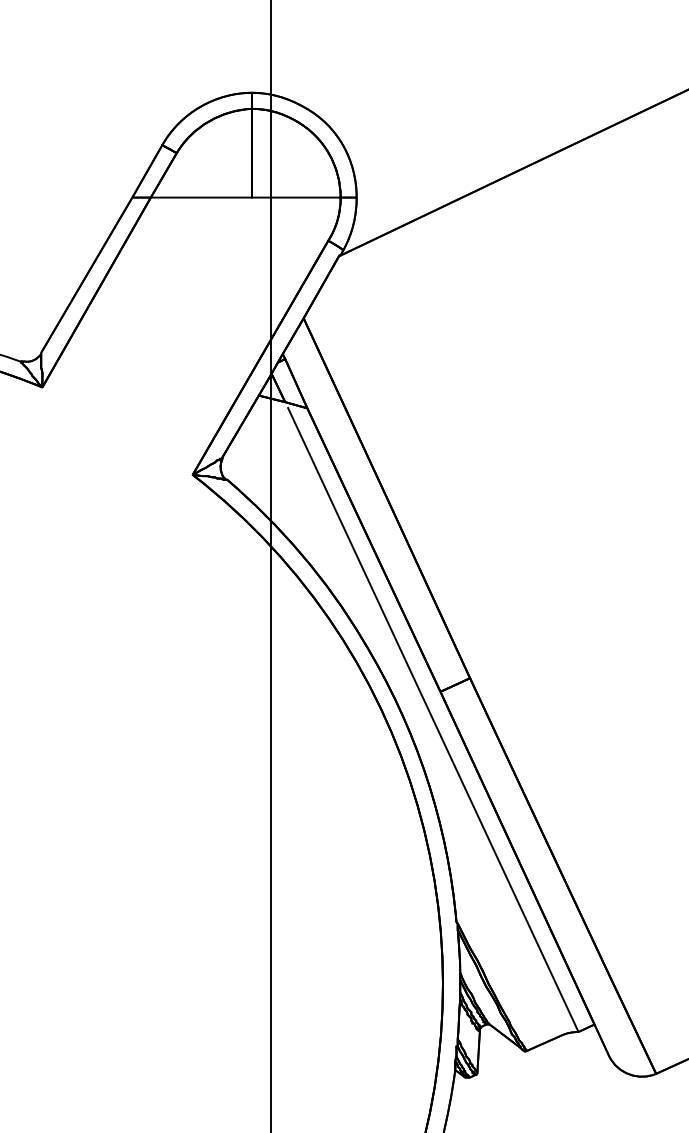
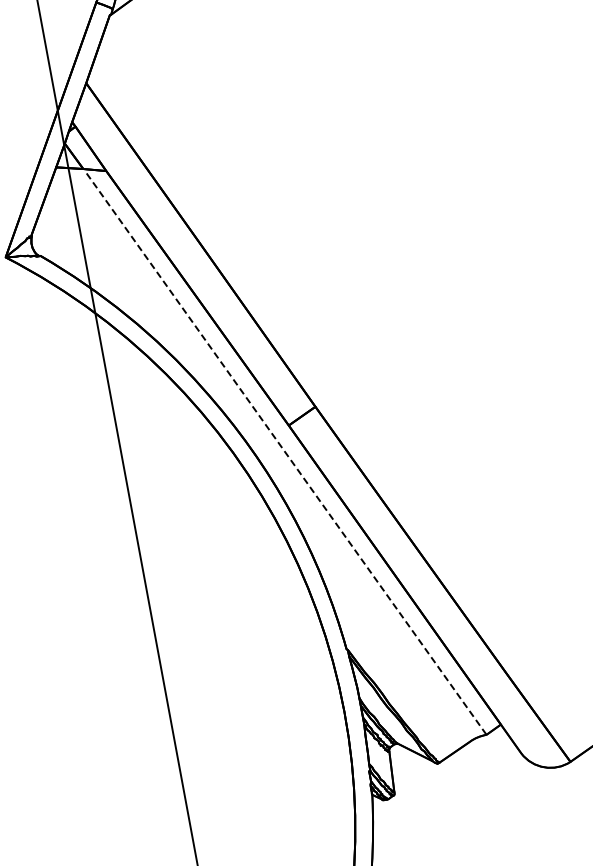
line: (433, 719) -> (286, 454), solid -> dashed

